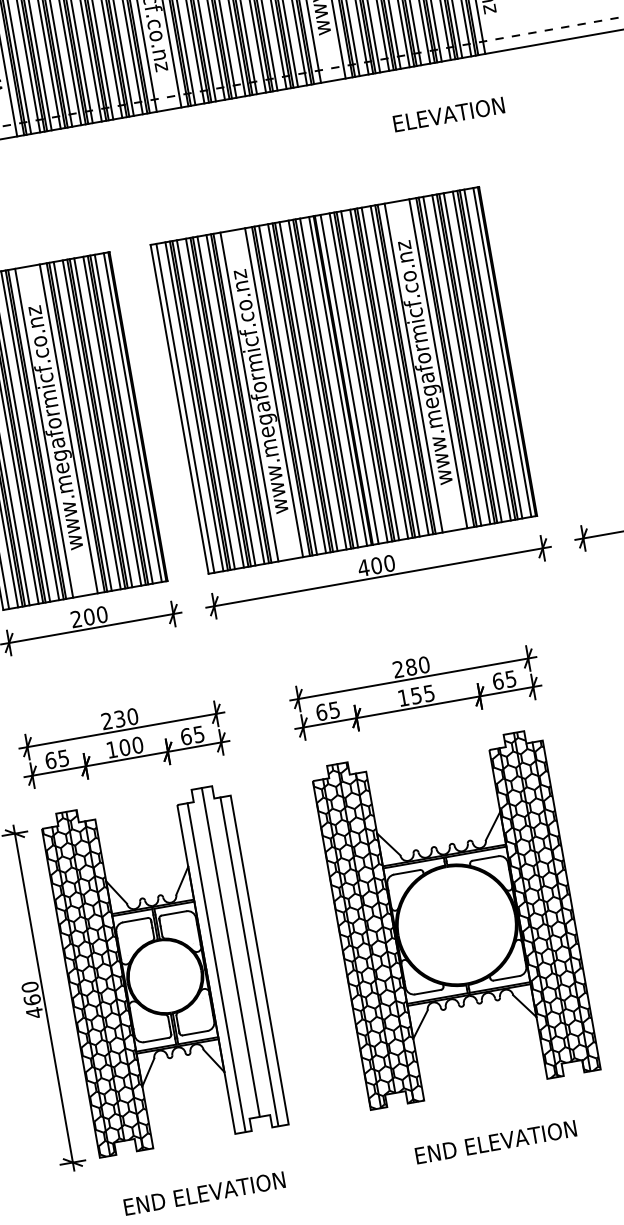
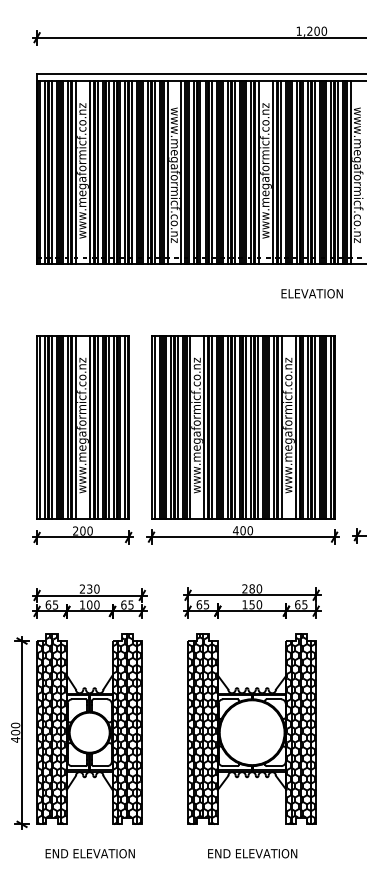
text: (447, 114) -> (311, 293), moved
text: (429, 692) -> (259, 604), 155 -> 150
hatch: (232, 958) -> (127, 729), added
text: (32, 999) -> (15, 732), 460 -> 400

